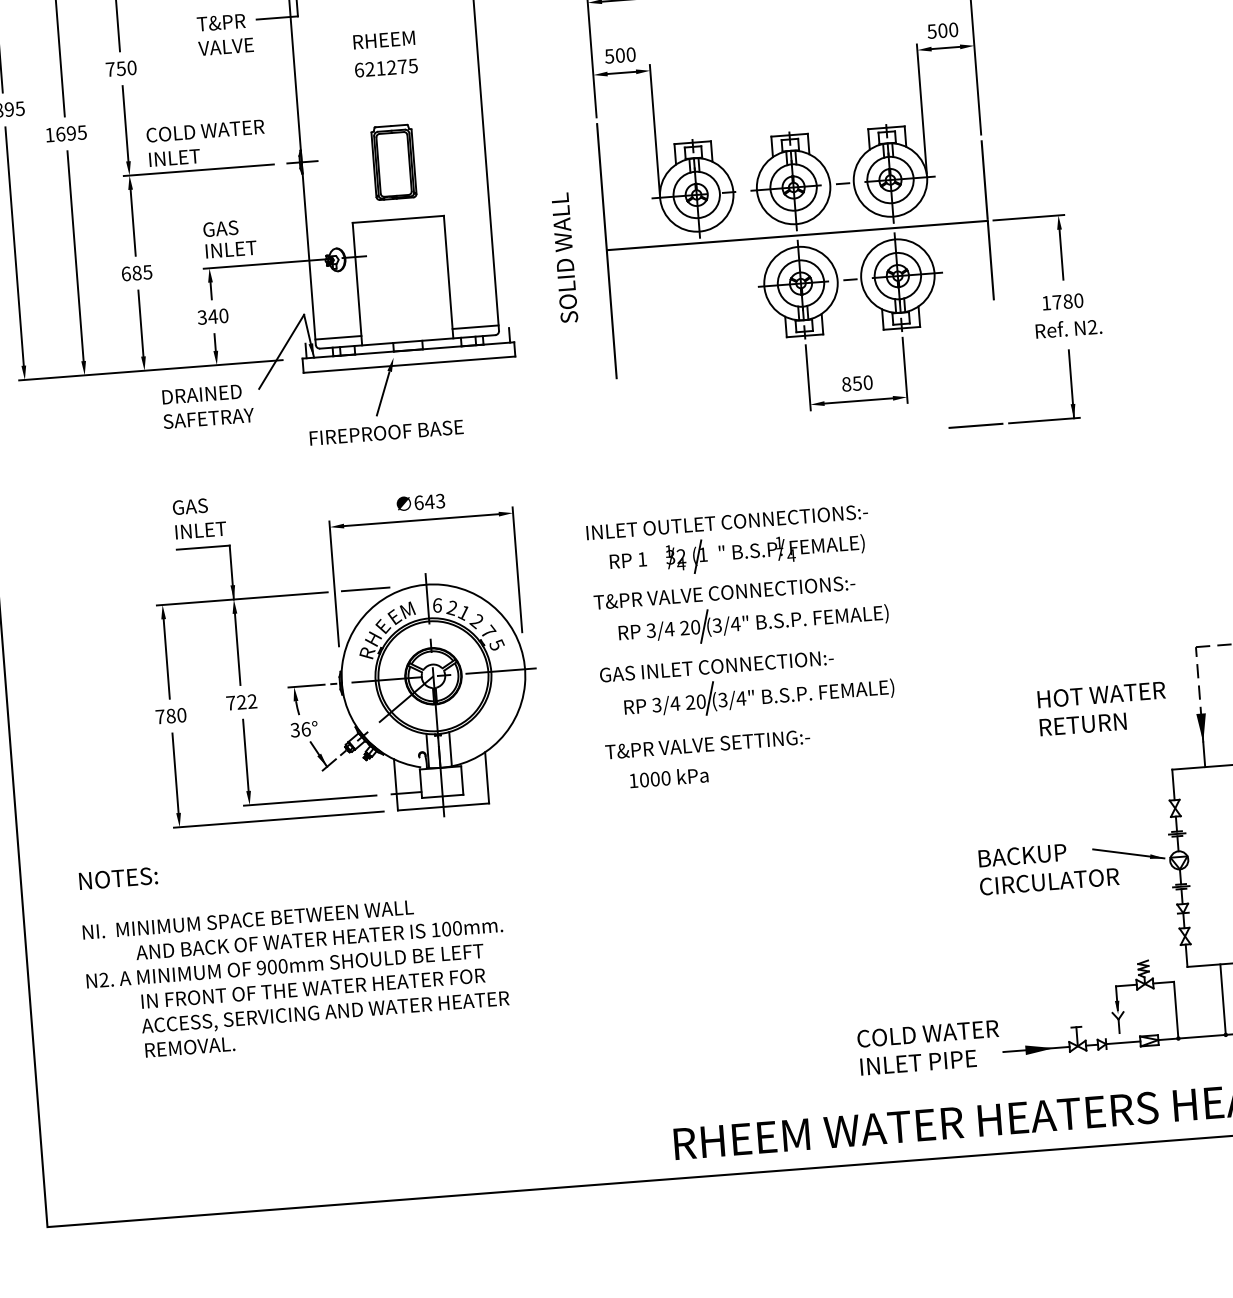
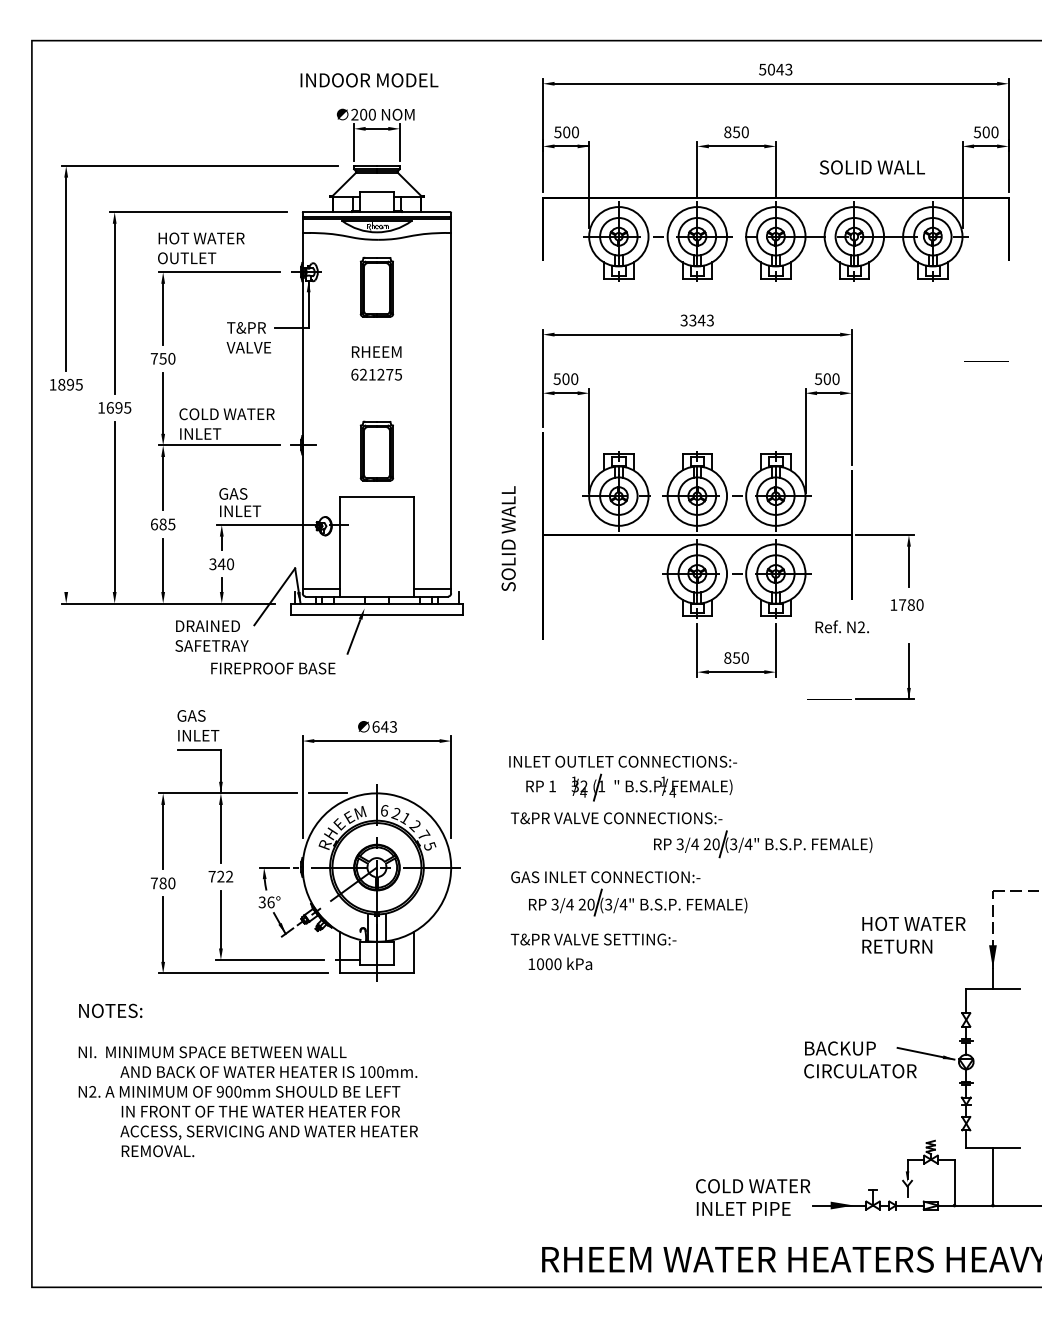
line: (14, 246) -> (66, 495), removed
text: (1067, 328) -> (841, 626), moved
text: (386, 432) -> (273, 668), moved
part: (754, 622) -> (763, 844), moved

